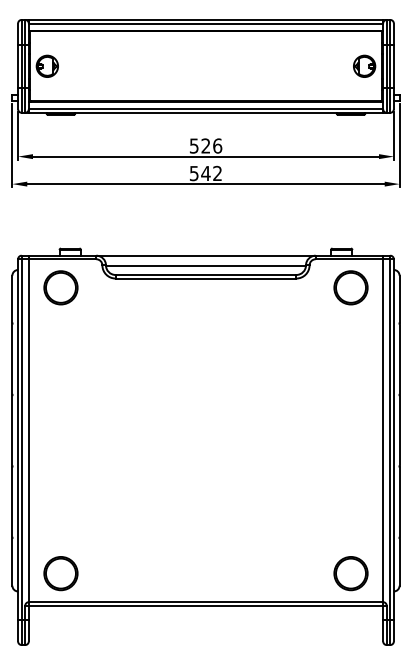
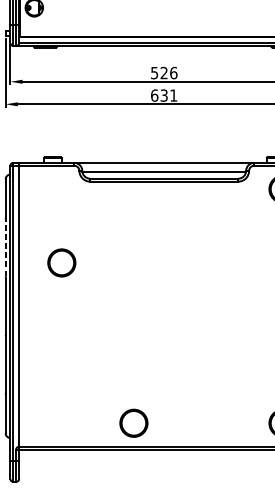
text: (205, 173) -> (163, 95), 542 -> 631
part: (60, 287) -> (61, 262), moved
line: (12, 359) -> (5, 247), solid -> dashed
part: (60, 573) -> (133, 423), moved

